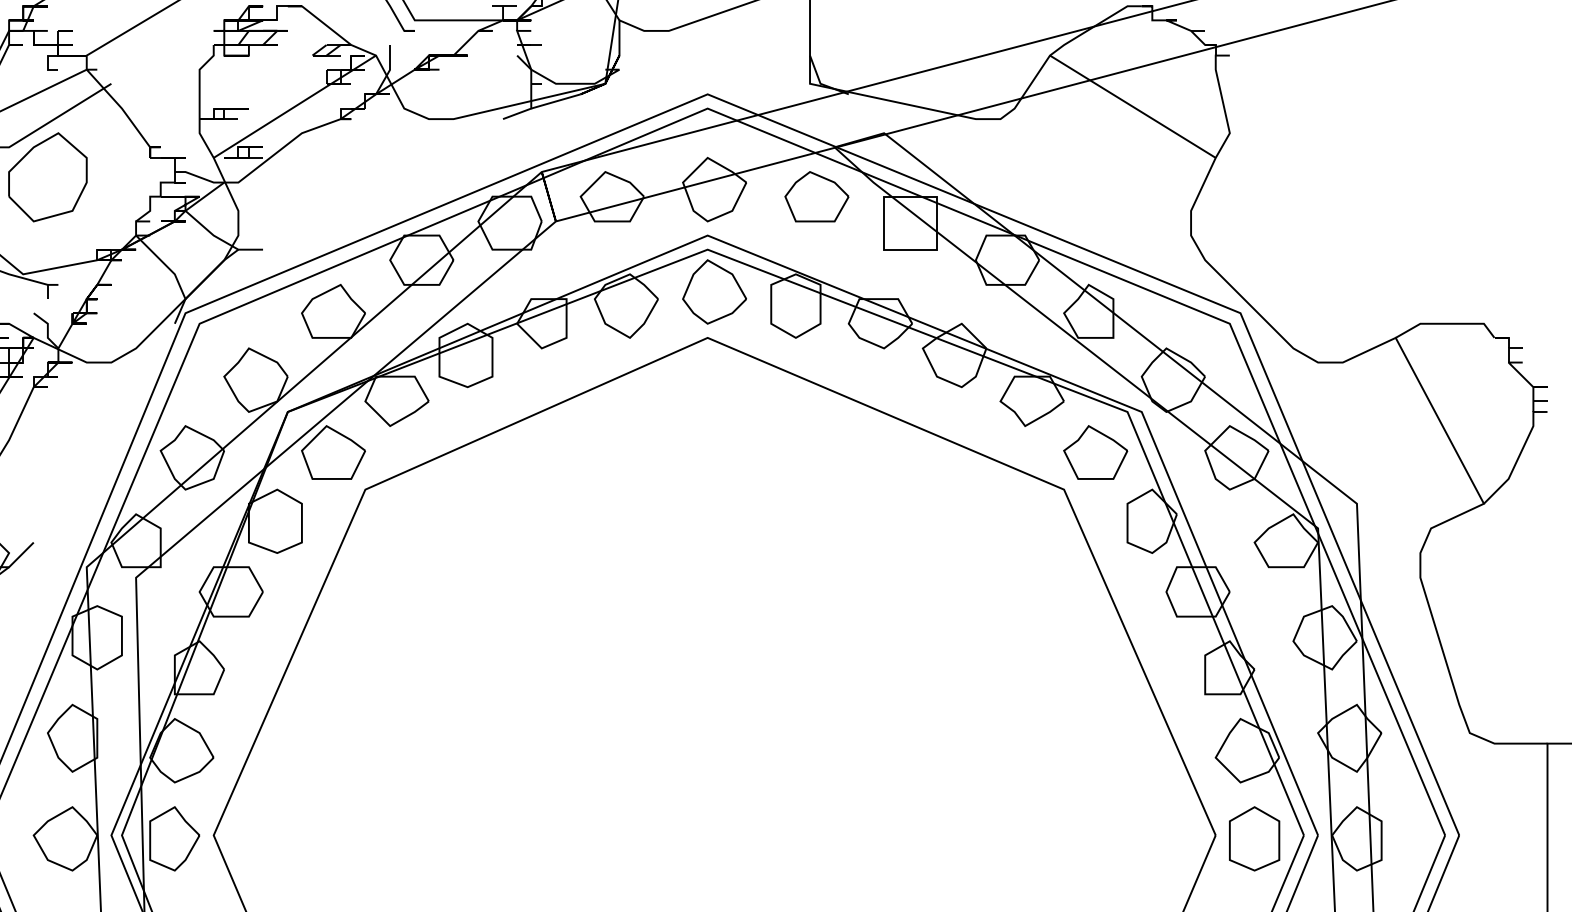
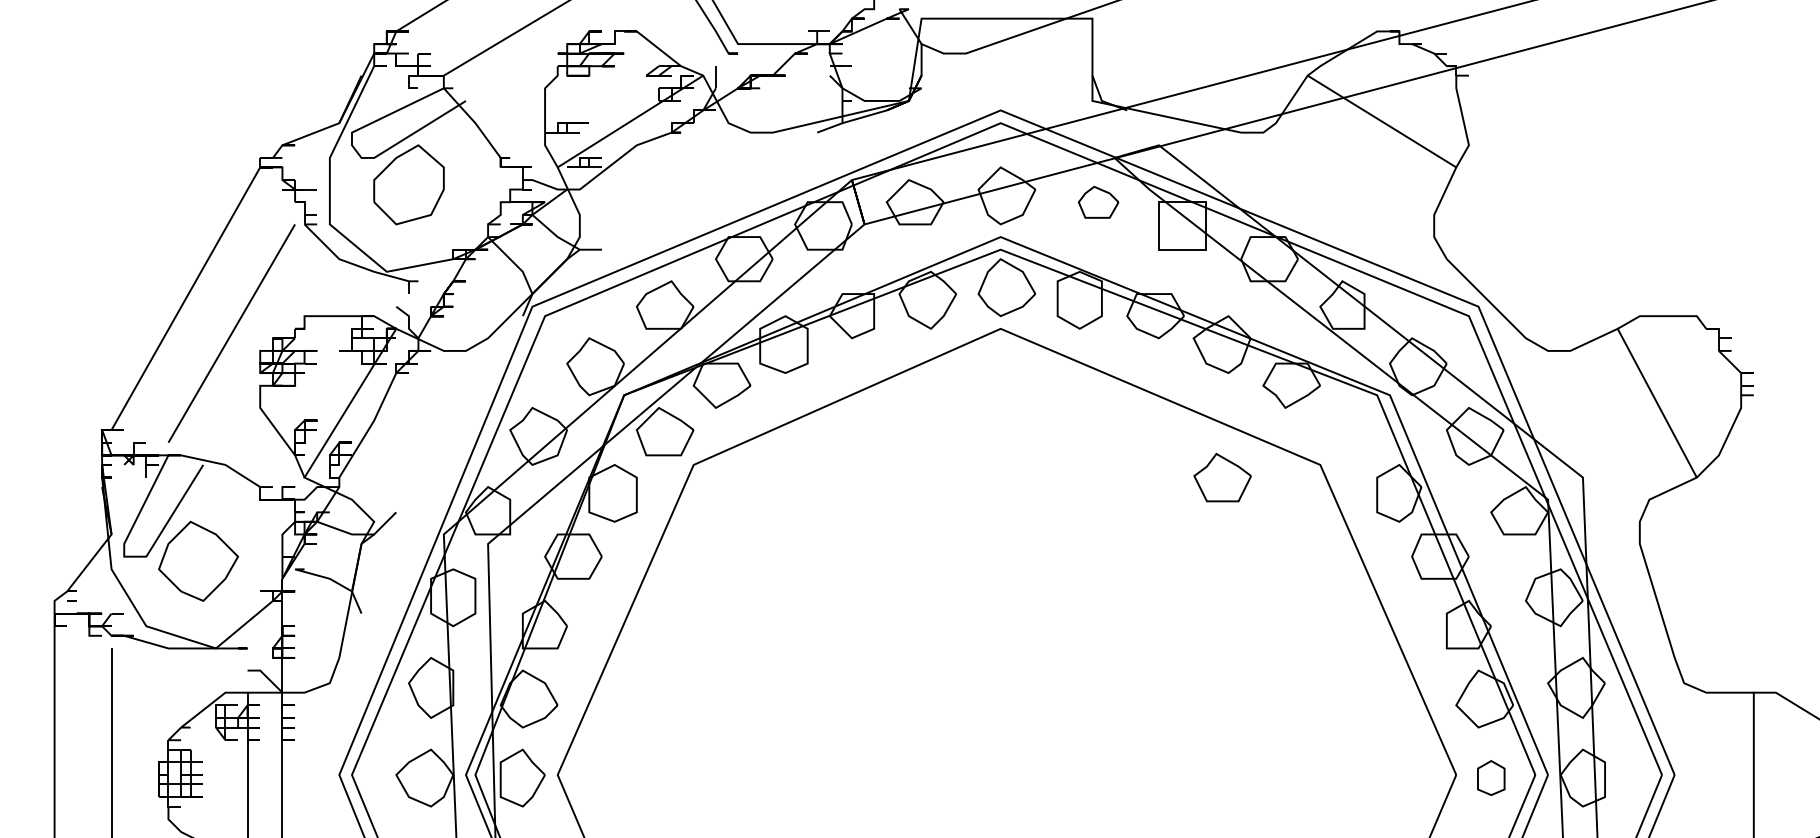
part: (816, 197) -> (1098, 202), size x0.7
part: (1095, 452) -> (1222, 477), moved
part: (1254, 838) -> (1491, 777), size x0.6

